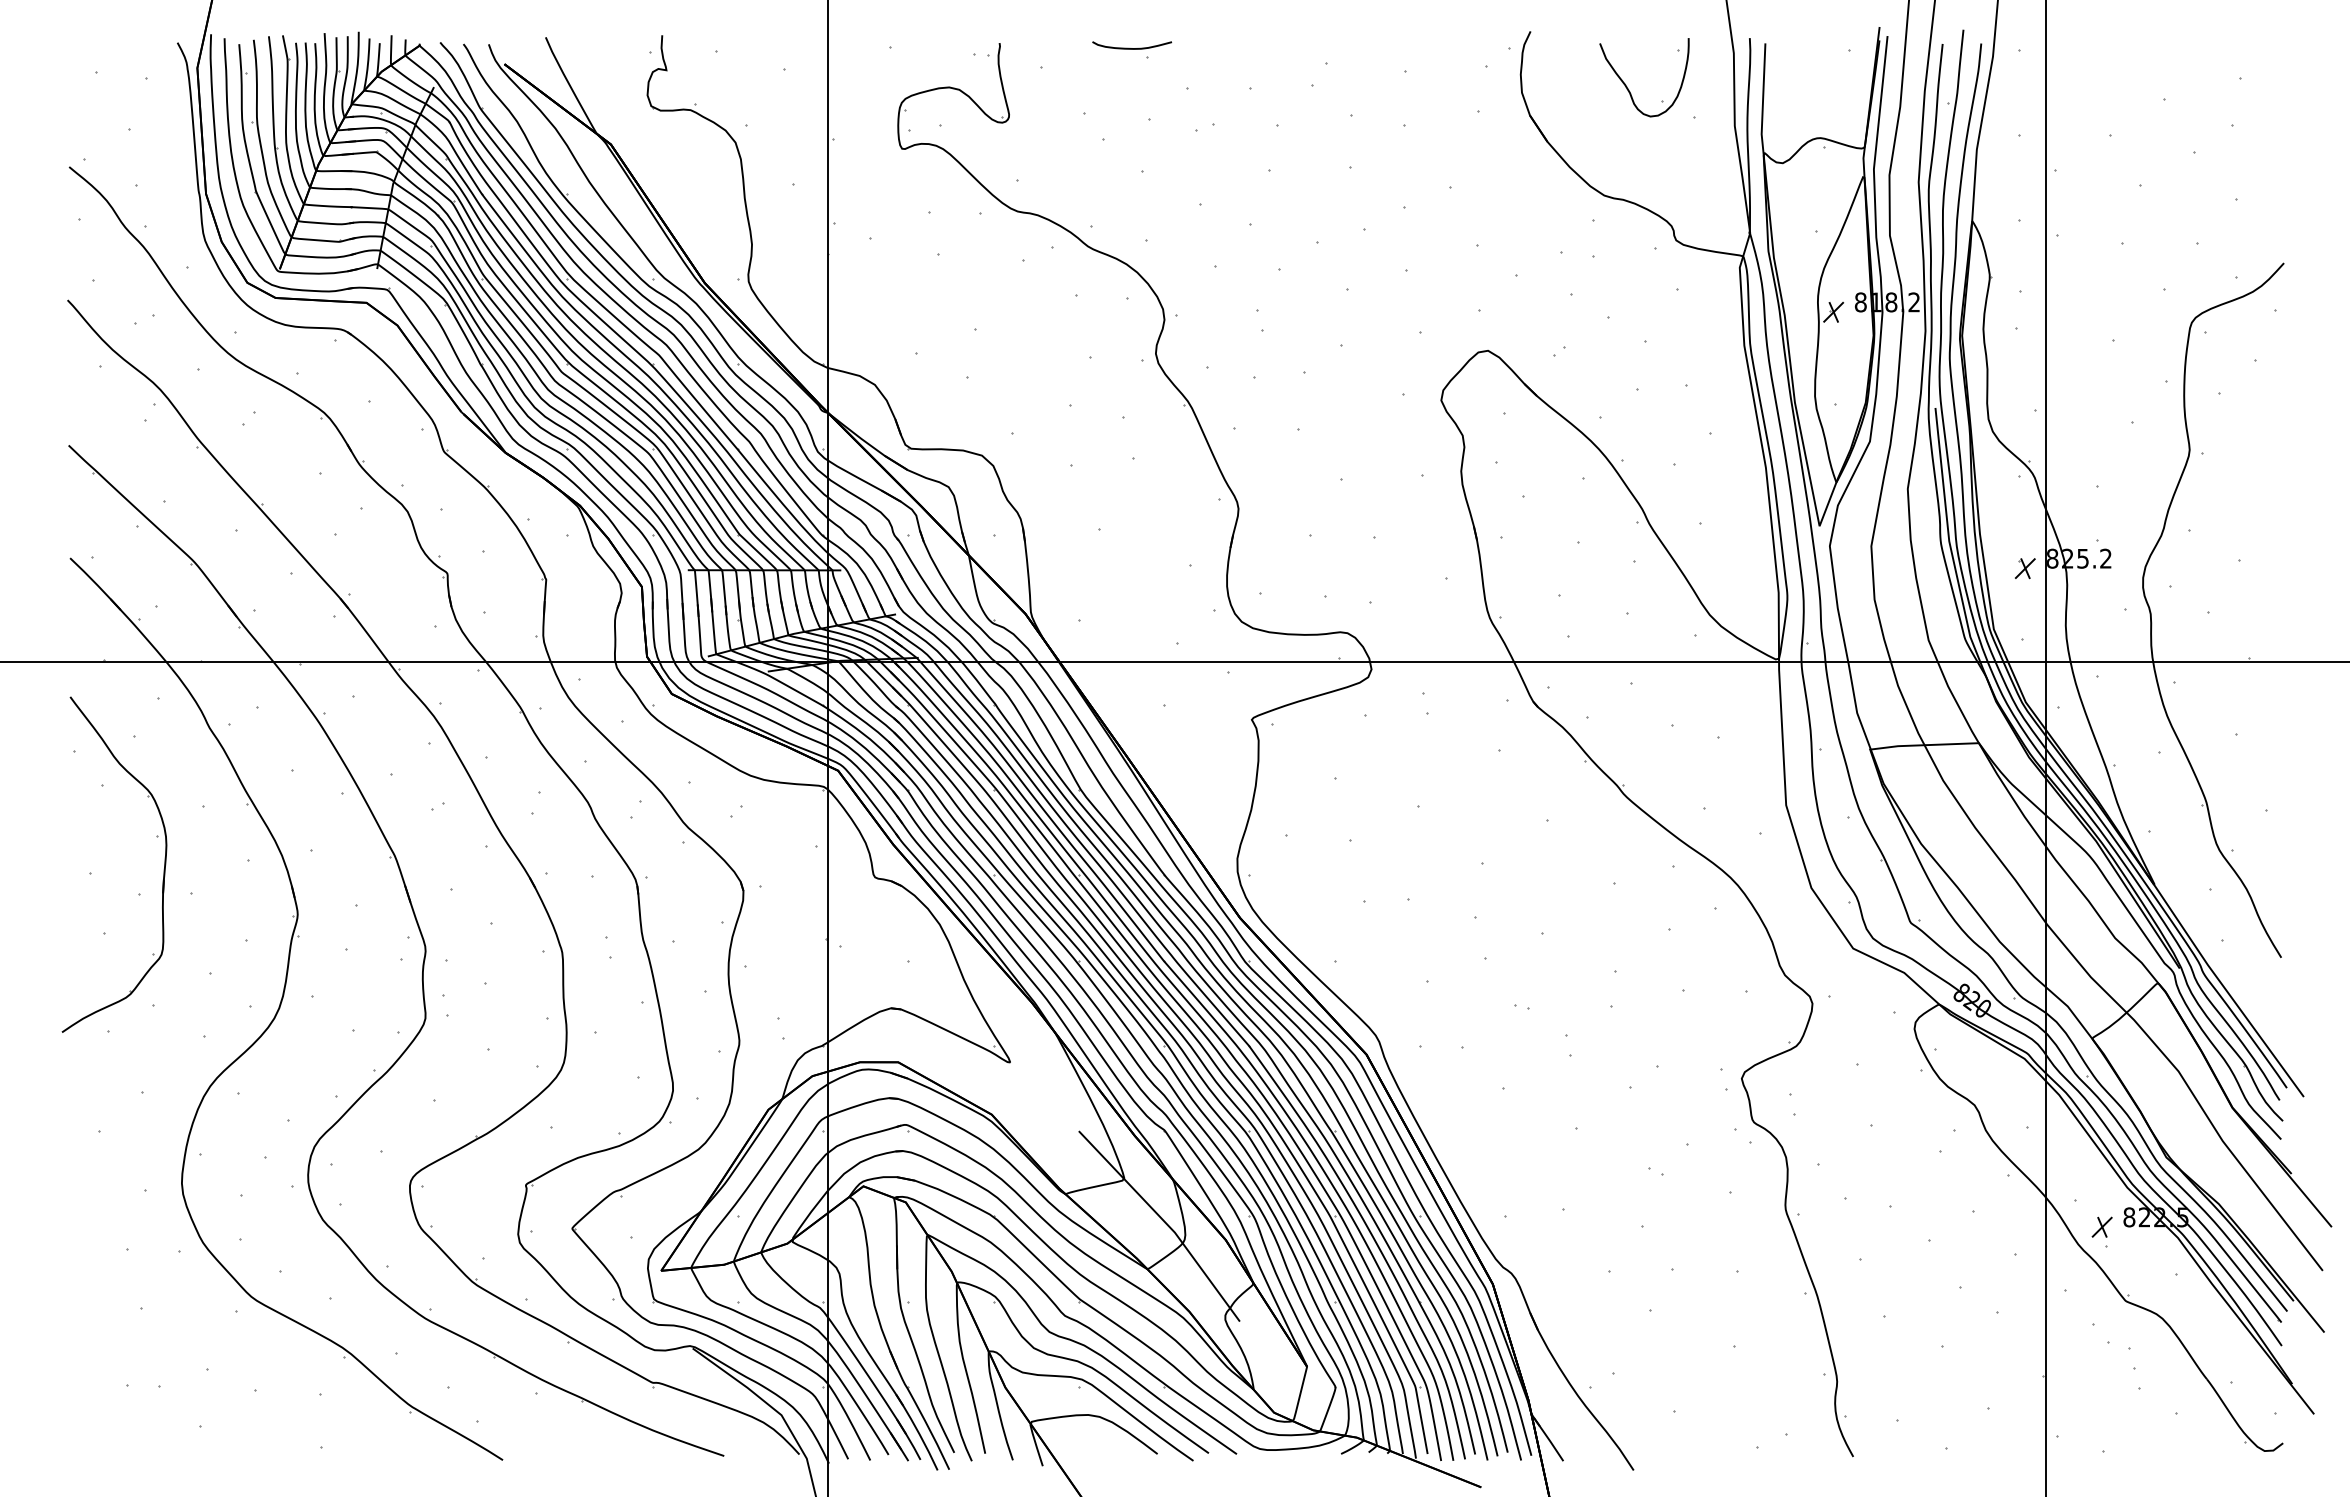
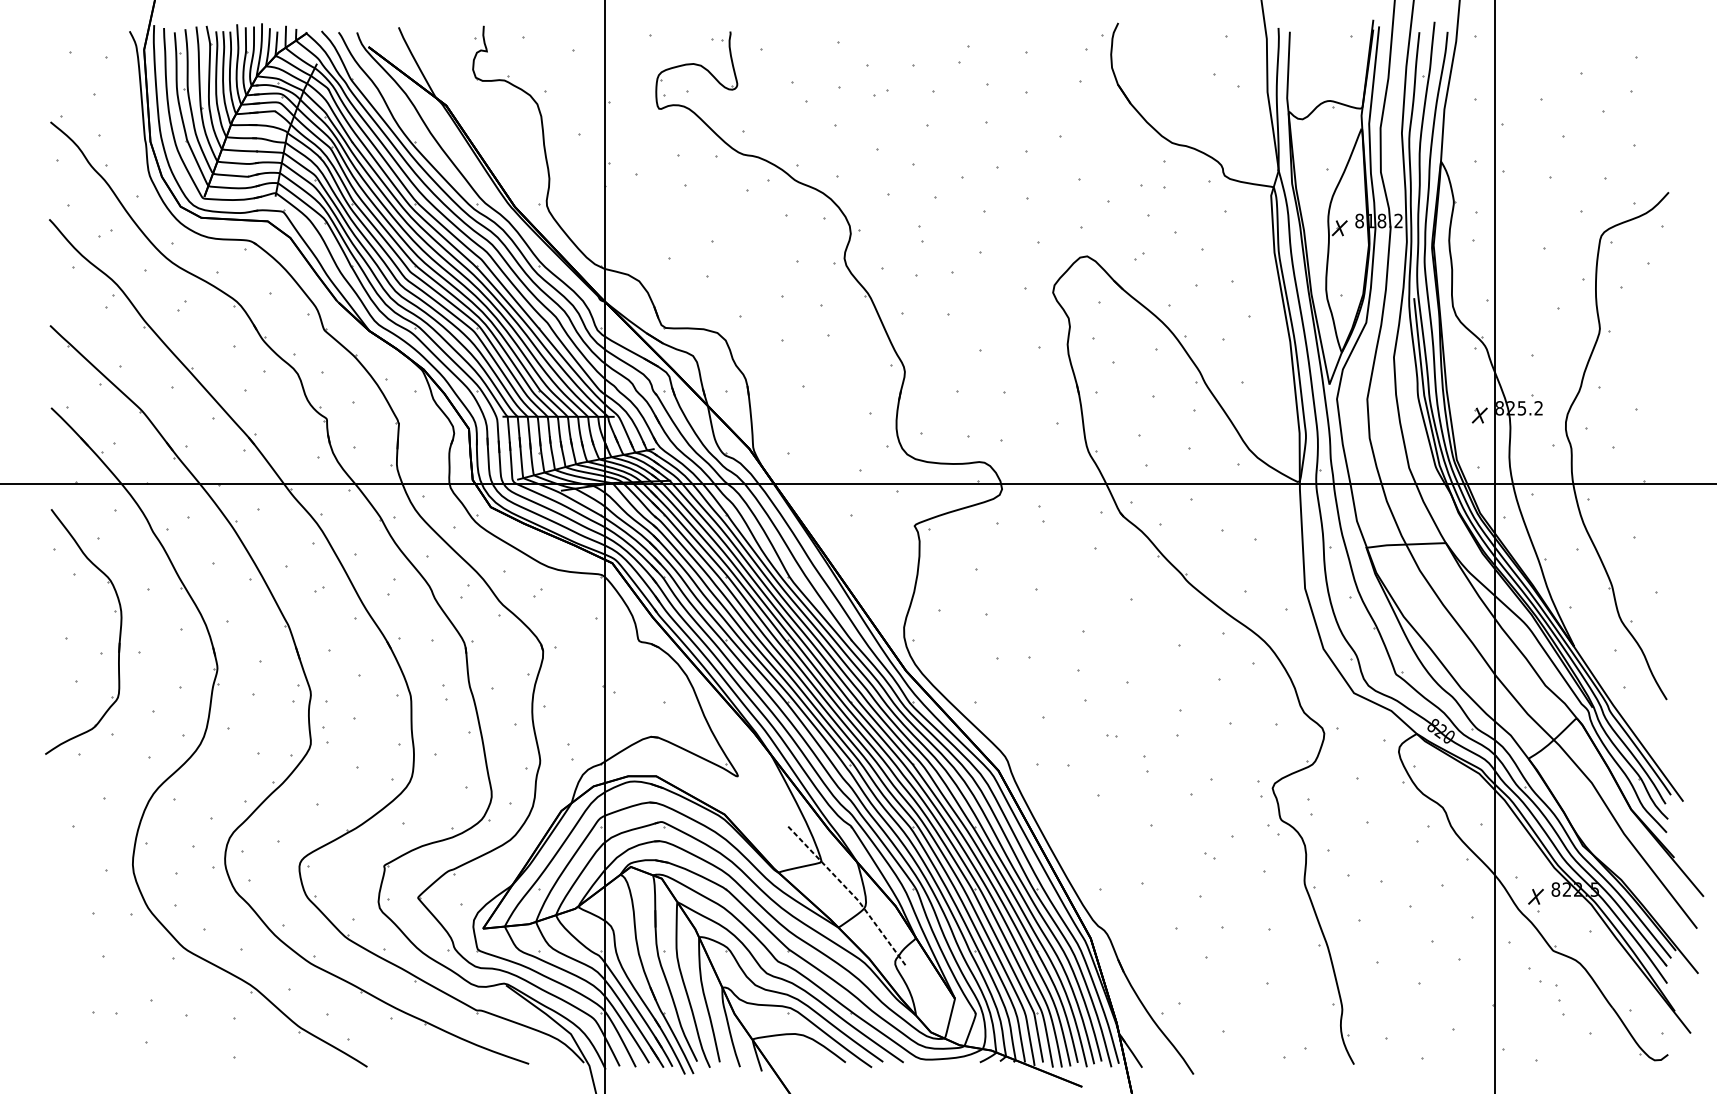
curve: (1132, 48) -> (827, 35), removed
curve: (1627, 86) -> (1189, 63), removed
line: (1165, 1222) -> (851, 893), solid -> dashed

